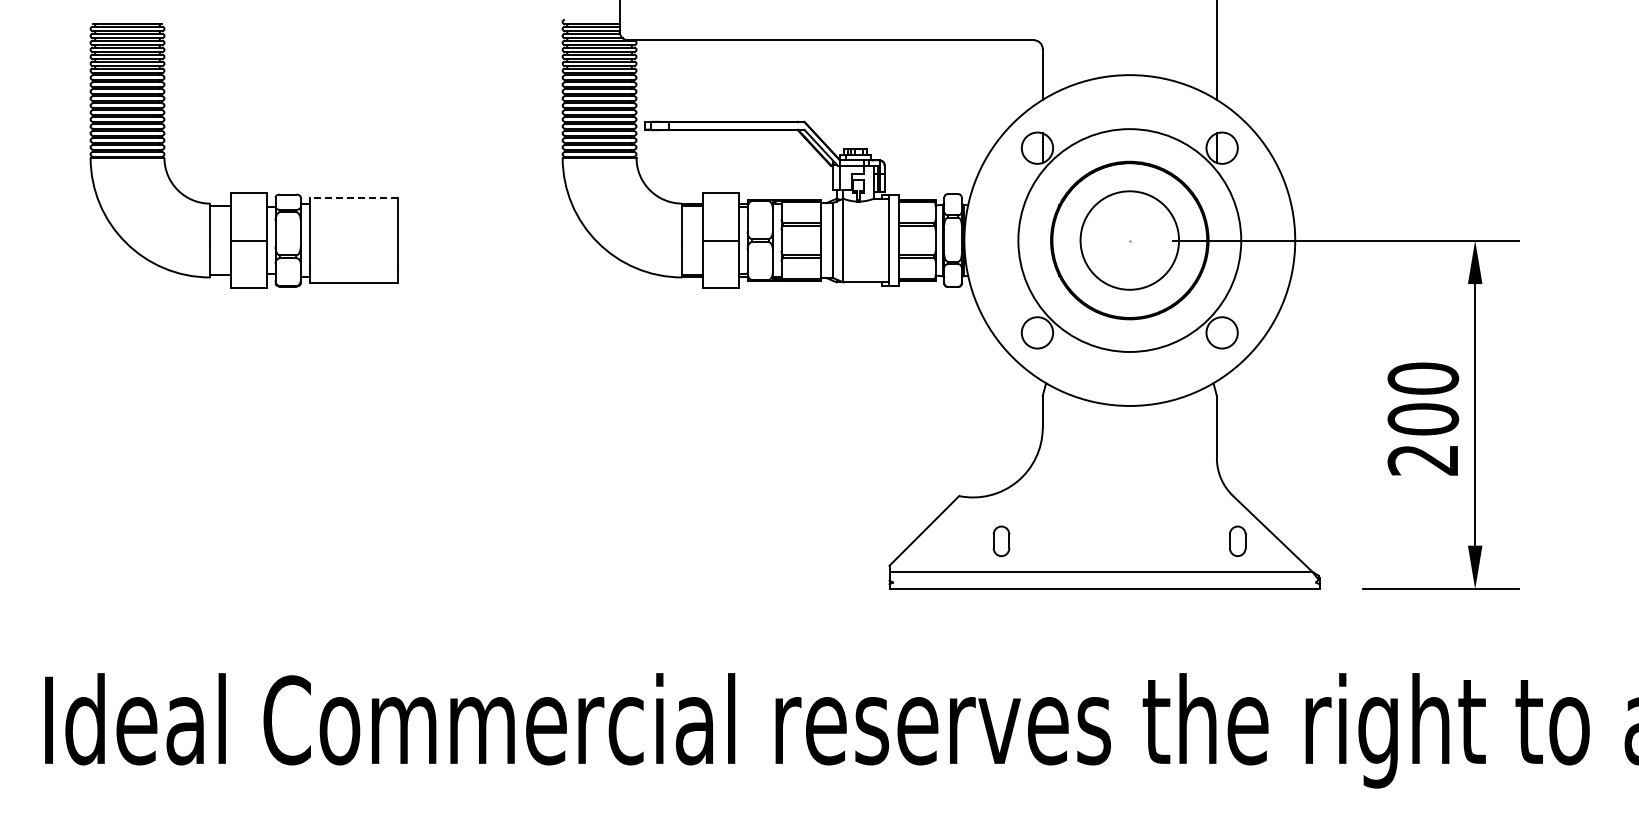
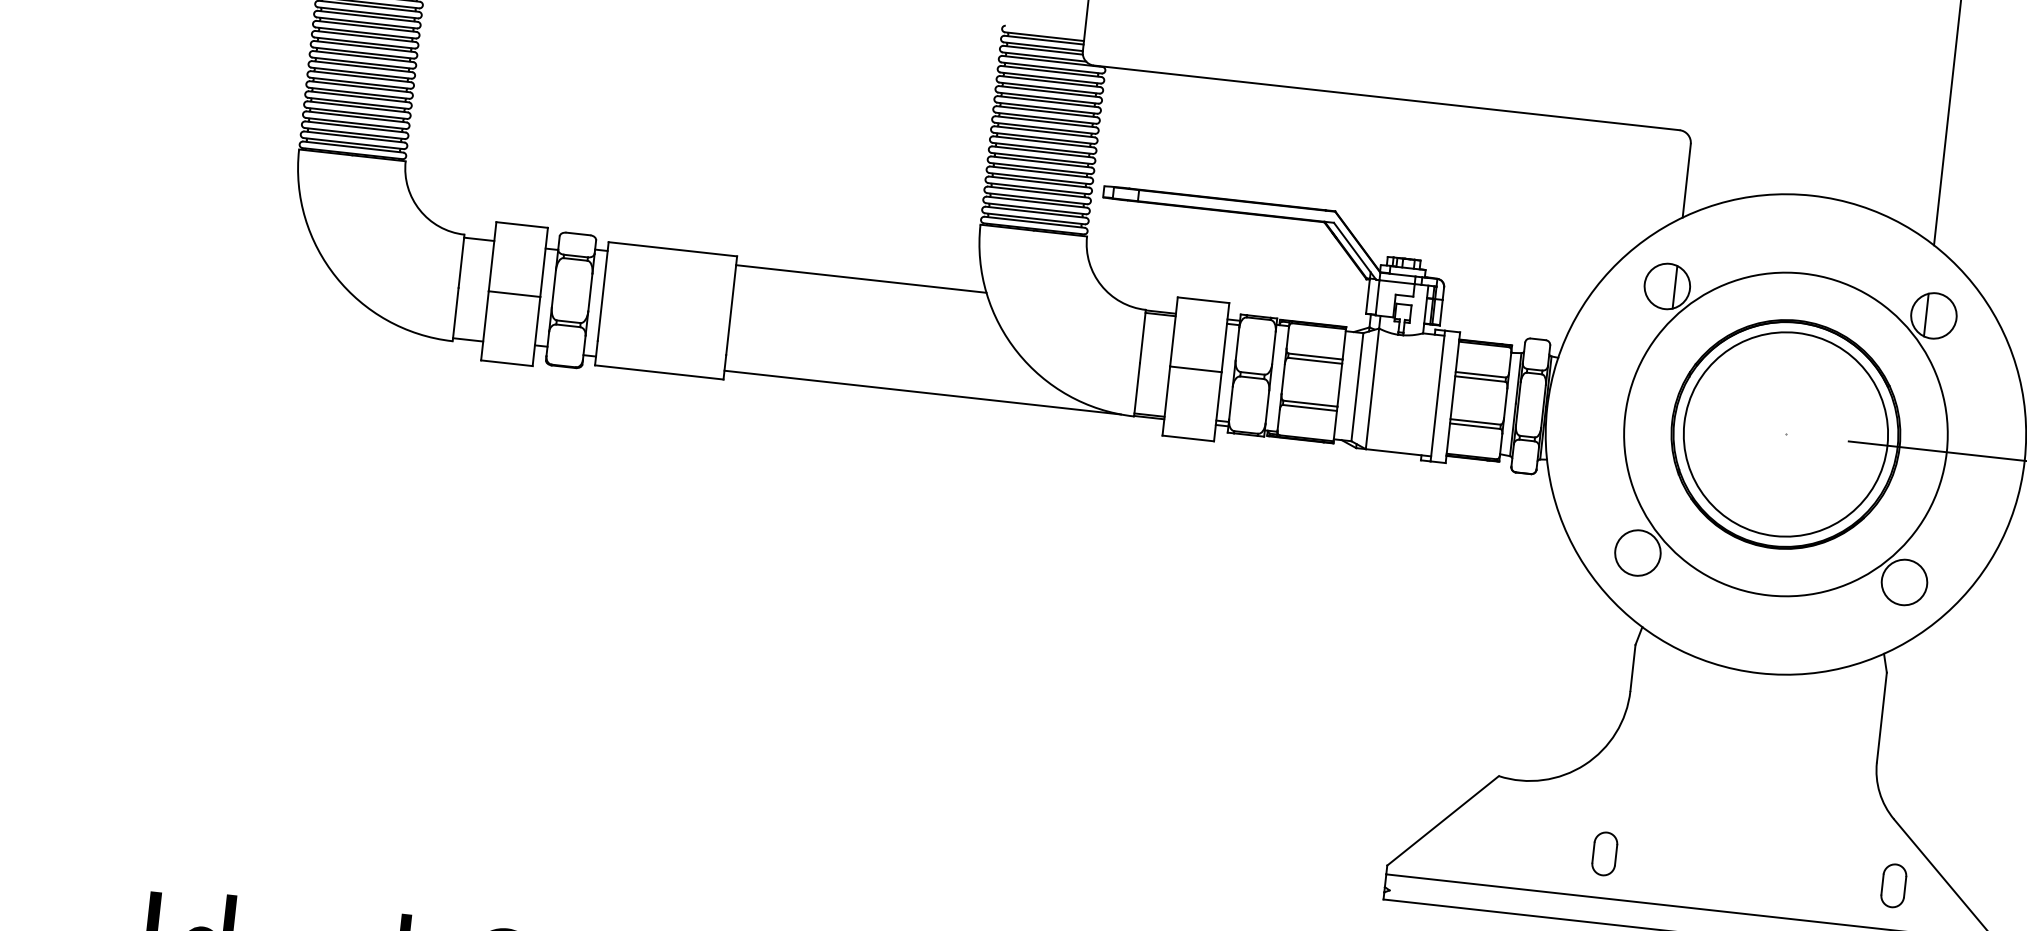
line: (353, 197) -> (672, 248), dashed -> solid
line: (484, 203) -> (860, 278), added
circle: (1129, 240) -> (1785, 434), size x1.43
line: (535, 277) -> (922, 393), added
part: (1001, 540) -> (1604, 852), moved

